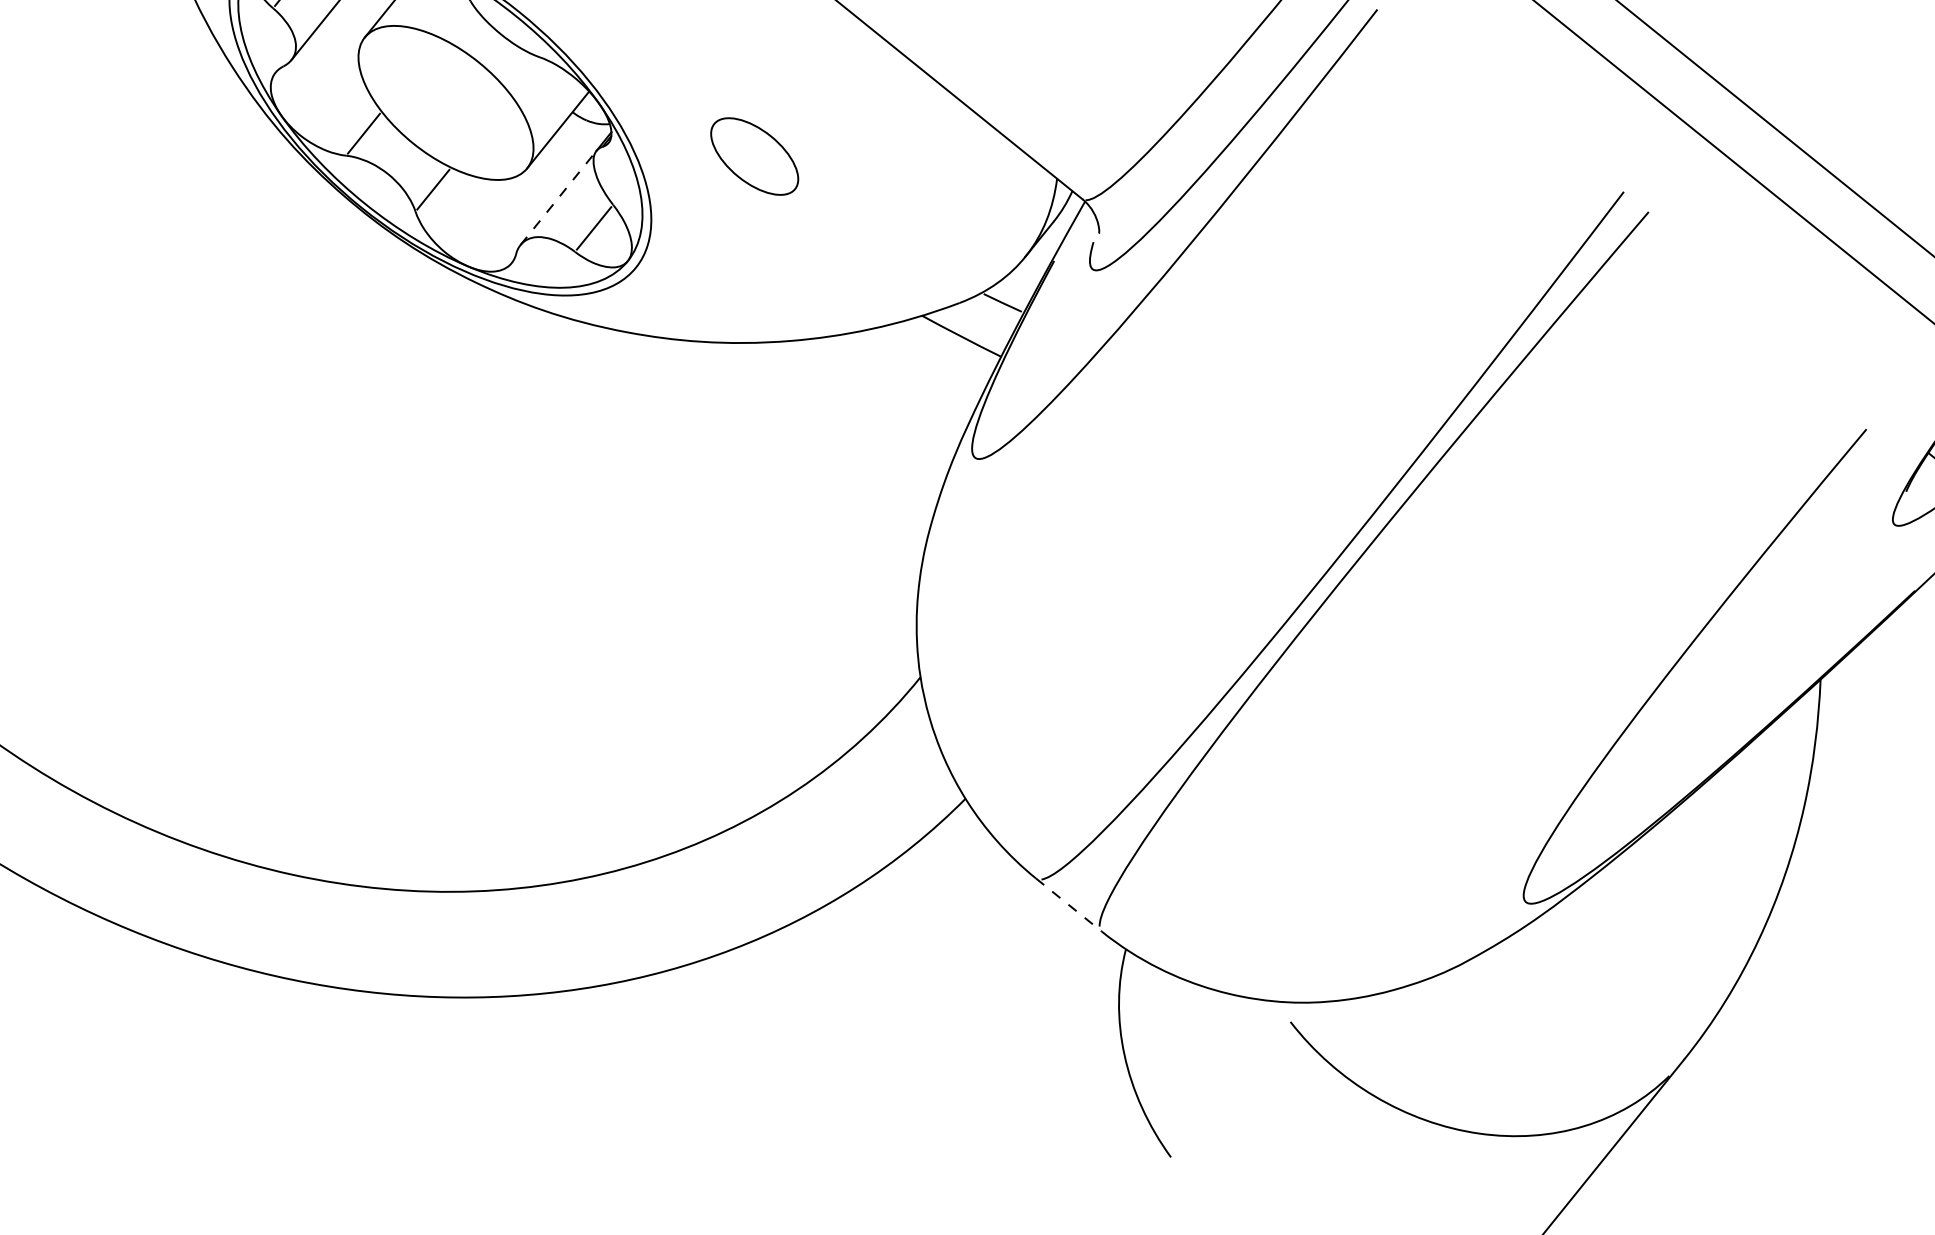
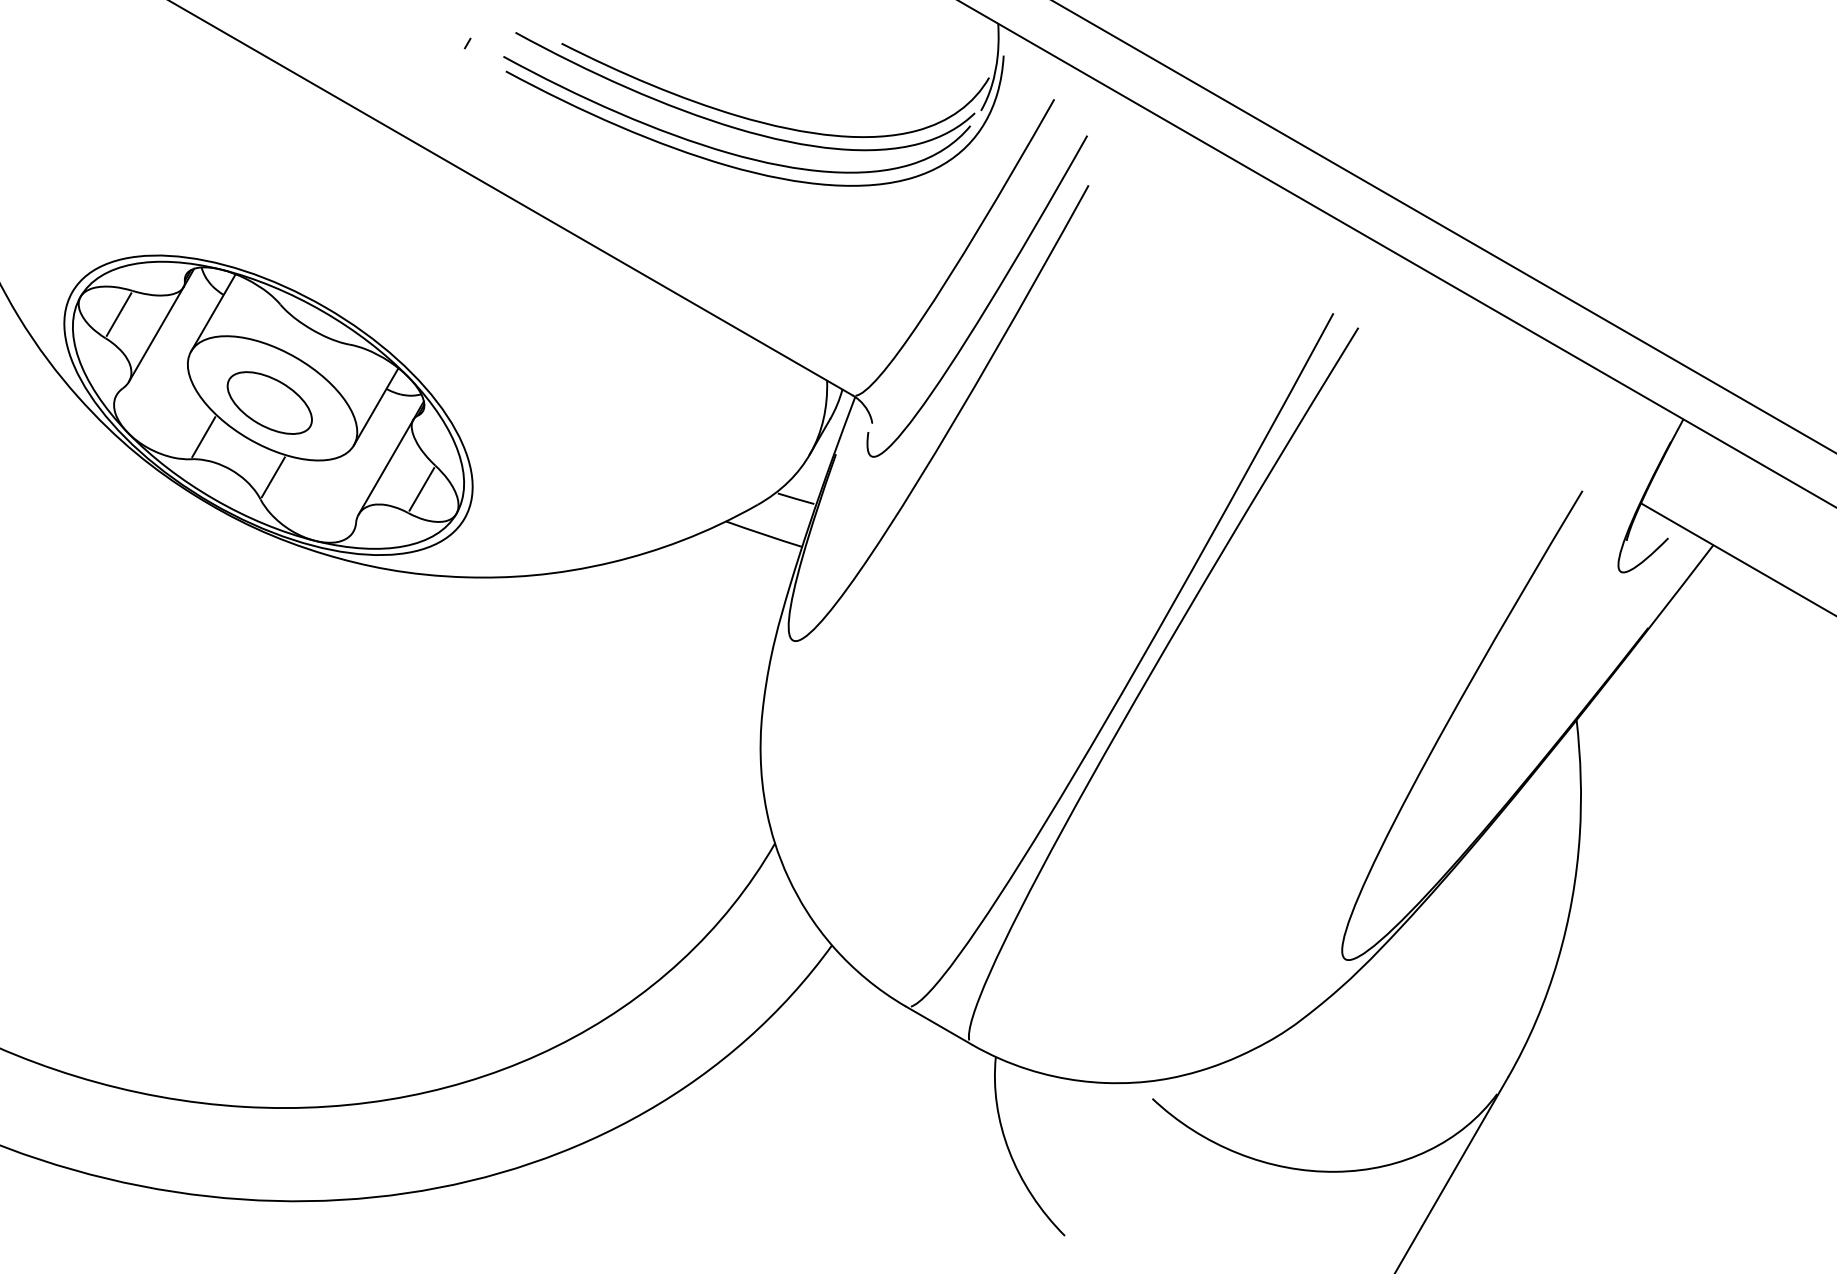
part: (754, 155) -> (269, 402), moved
line: (559, 198) -> (386, 467), dashed -> solid
line: (1069, 905) -> (939, 1025), dashed -> solid

